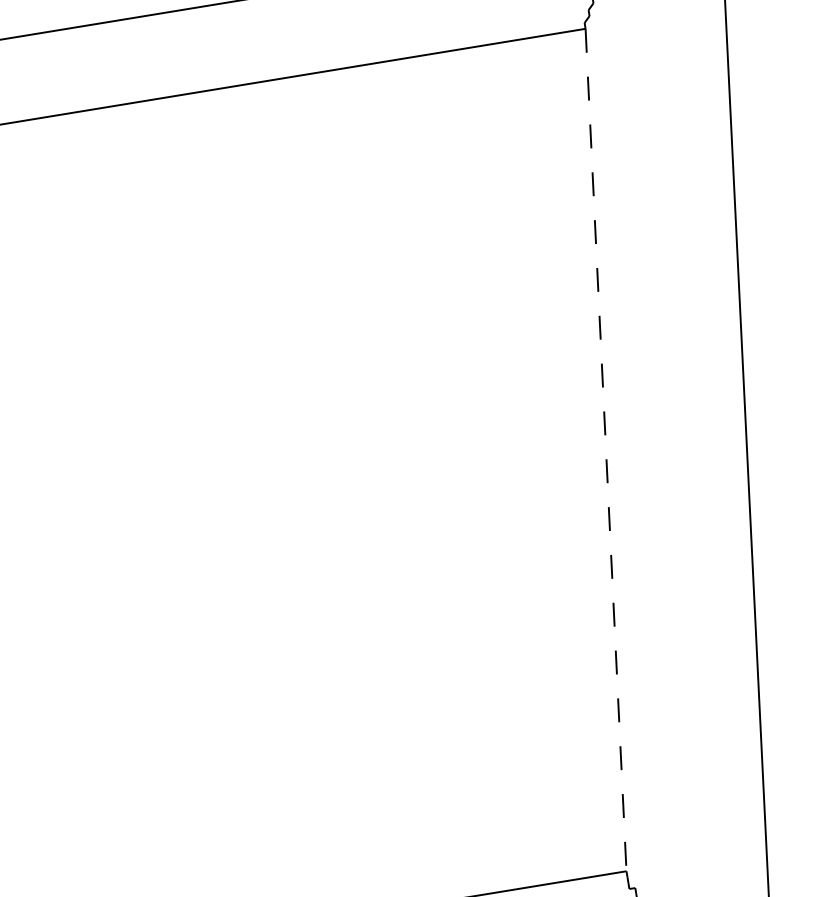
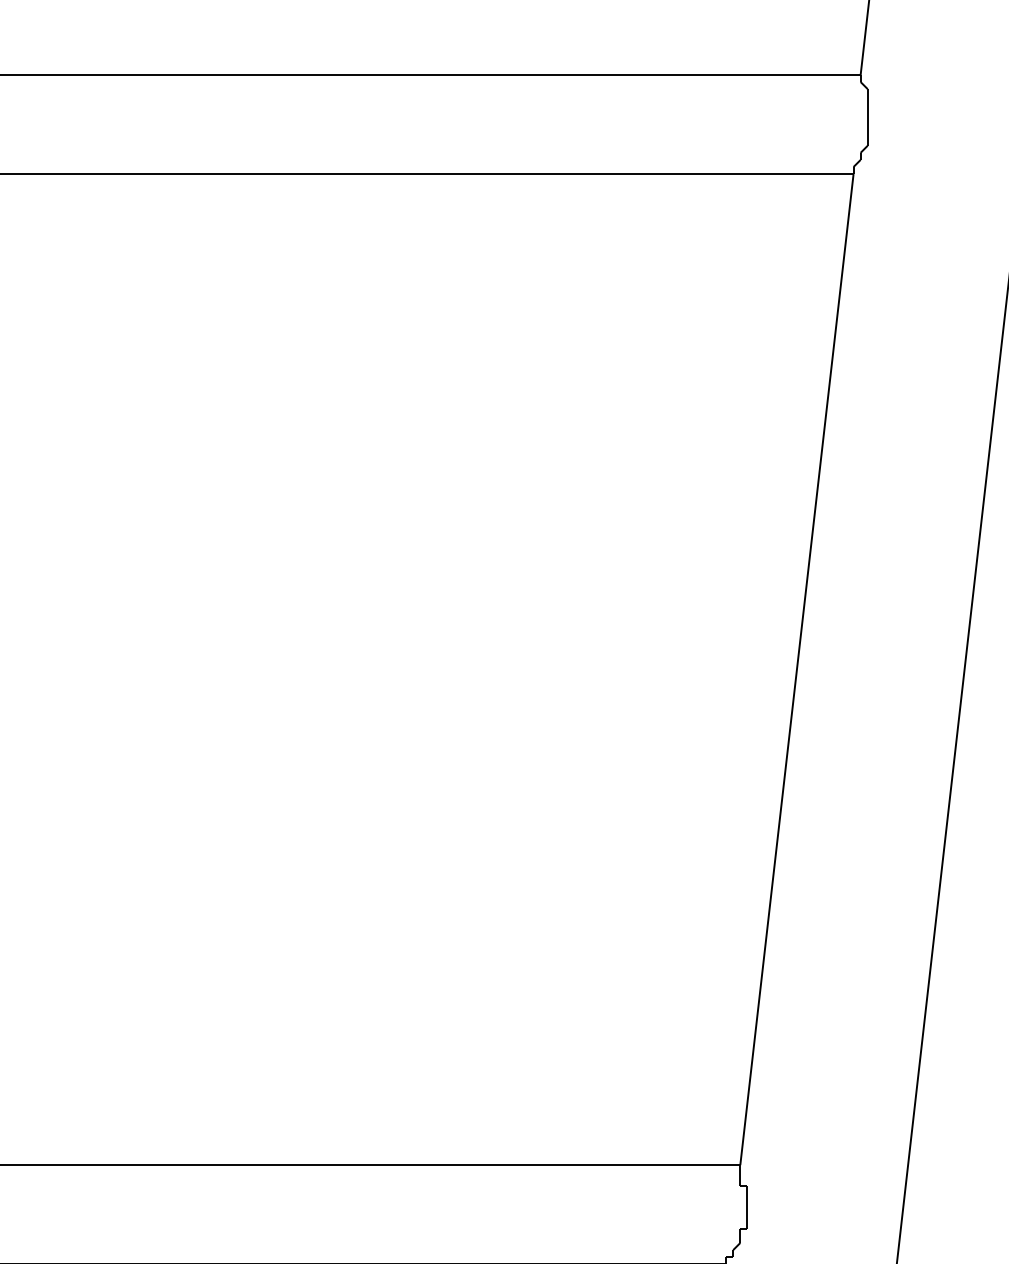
line: (605, 450) -> (796, 669), dashed -> solid

